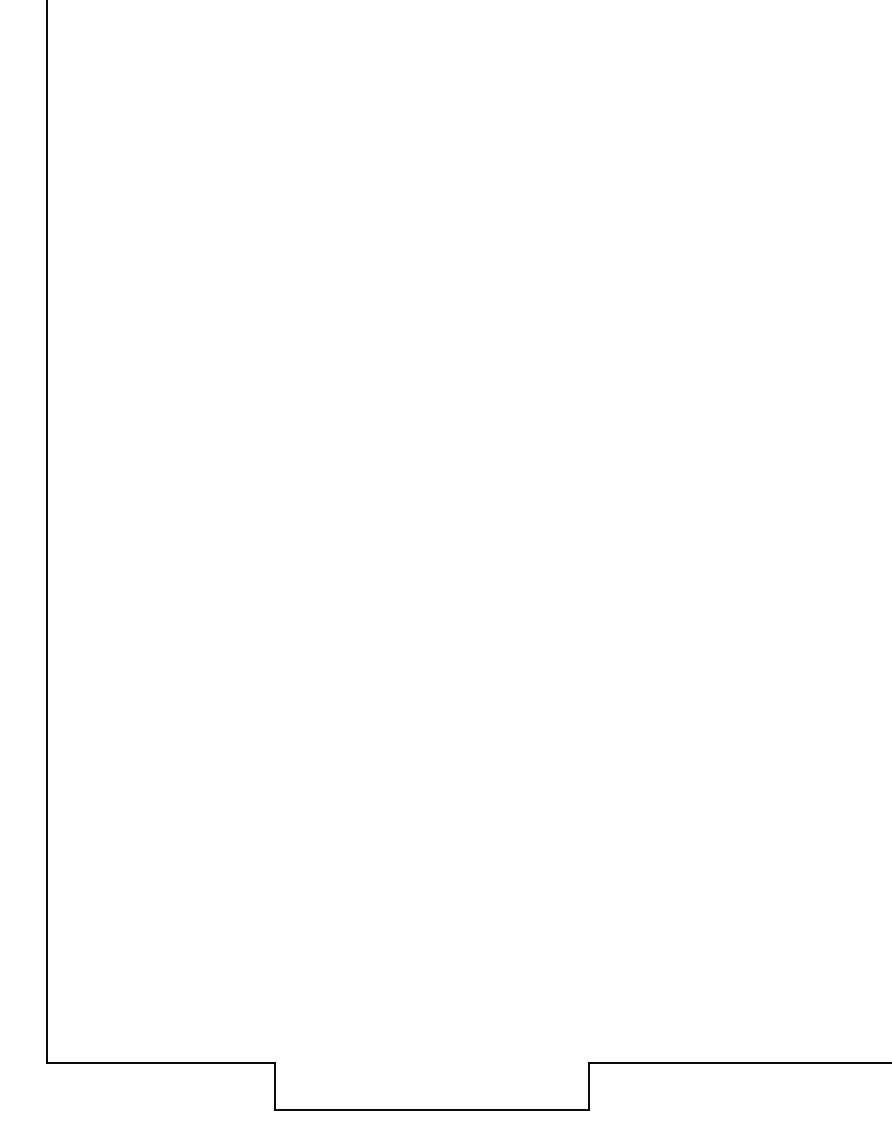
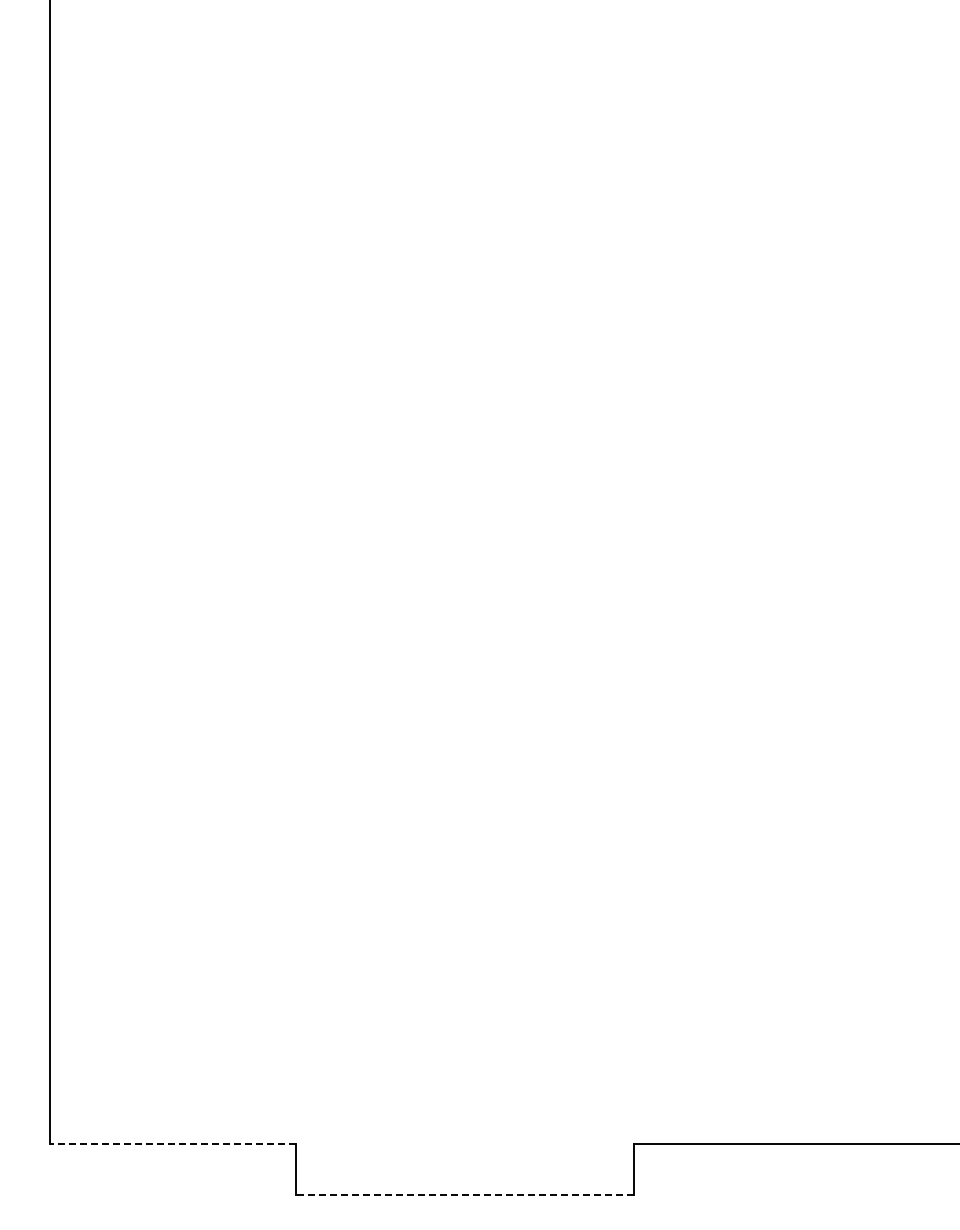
line: (160, 1063) -> (172, 1144), solid -> dashed
line: (431, 1110) -> (464, 1195), solid -> dashed

